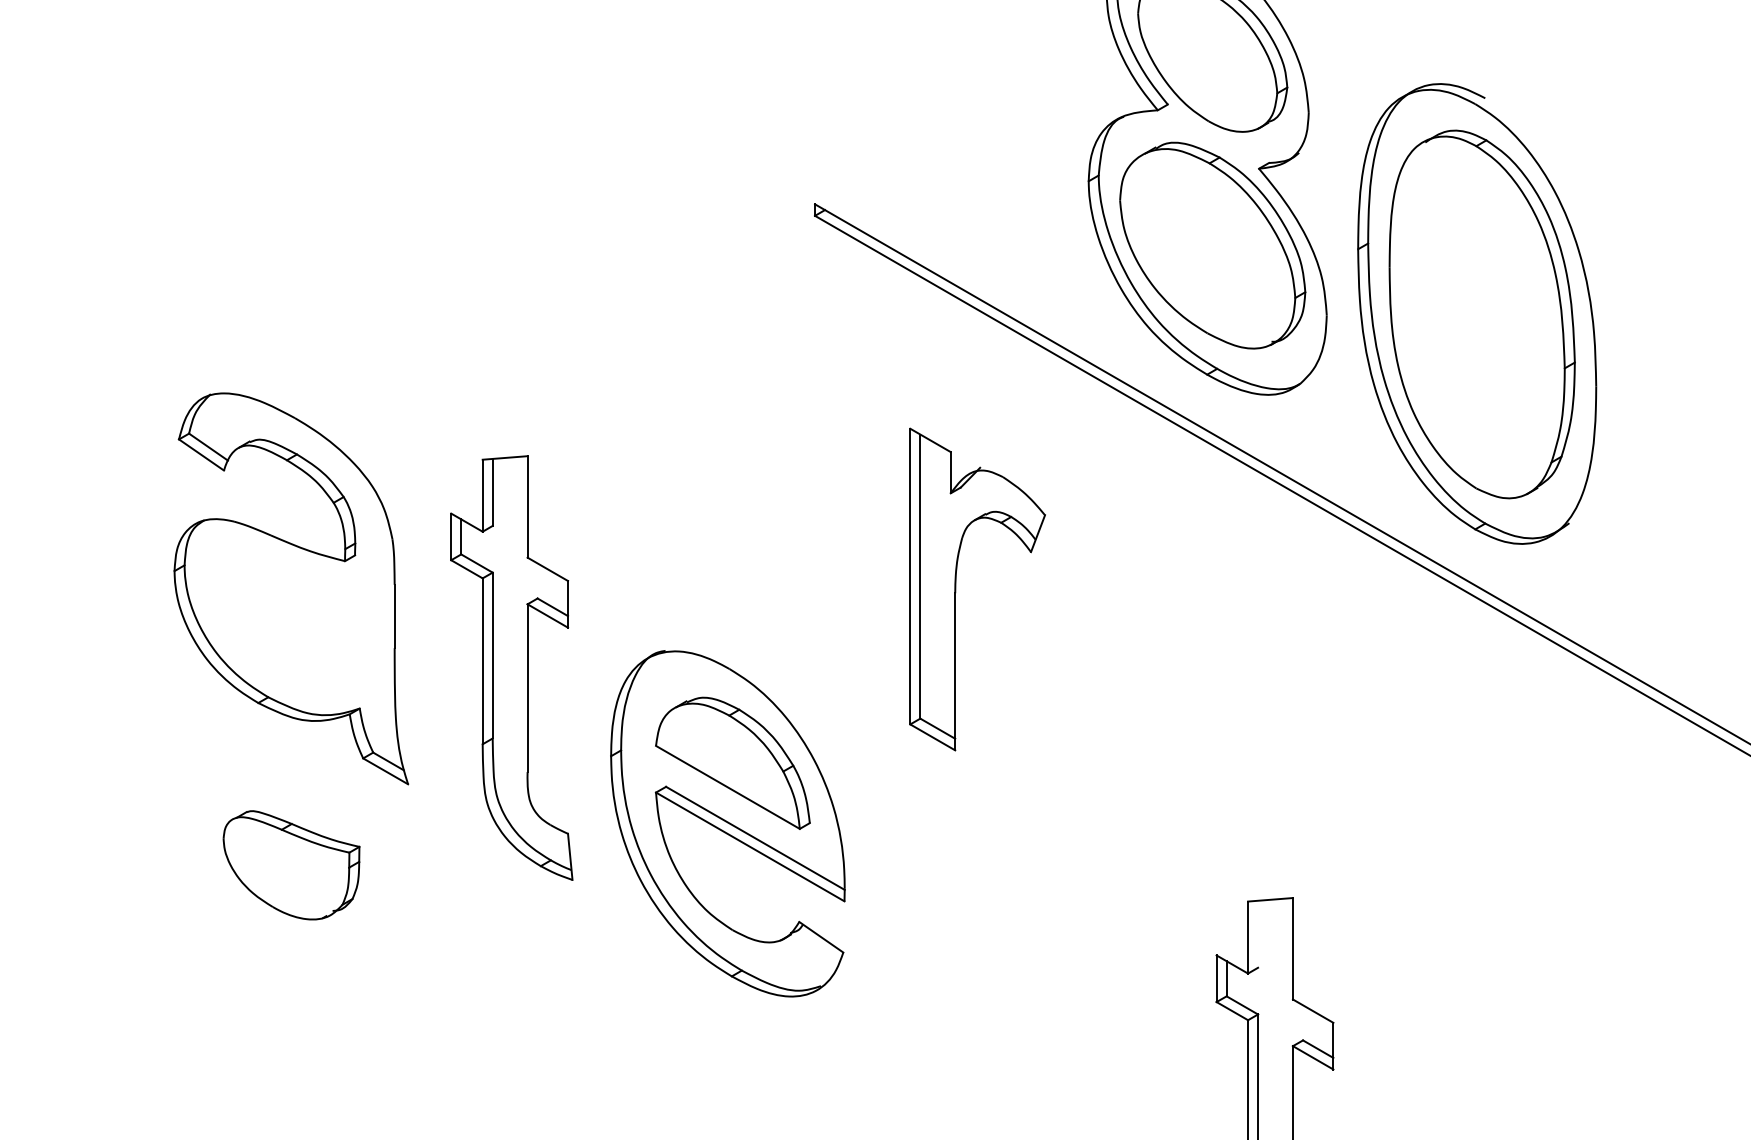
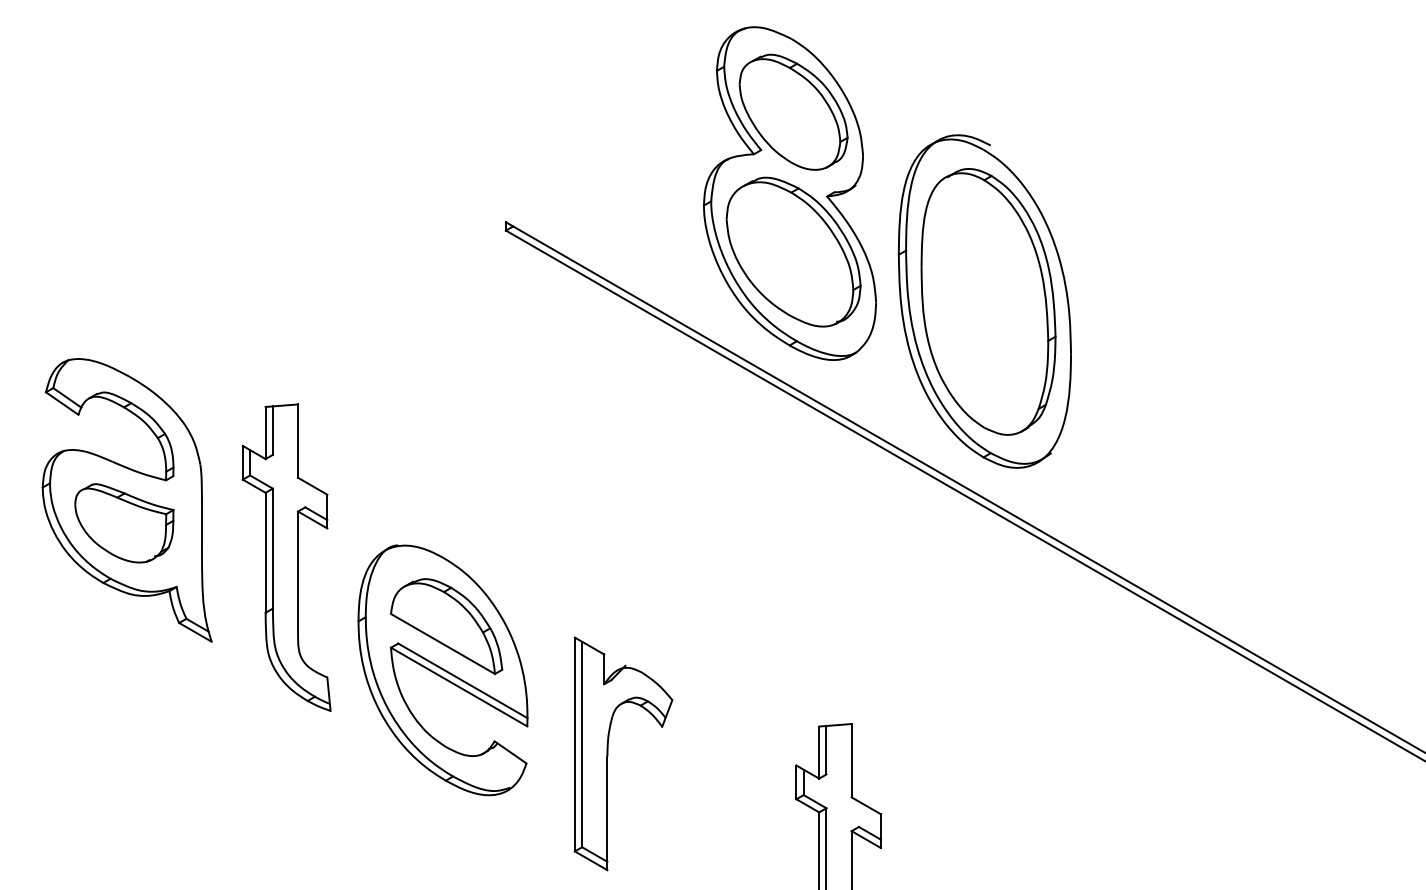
part: (956, 589) -> (608, 753), moved
part: (291, 865) -> (124, 523), moved
line: (1258, 934) -> (826, 750), added

